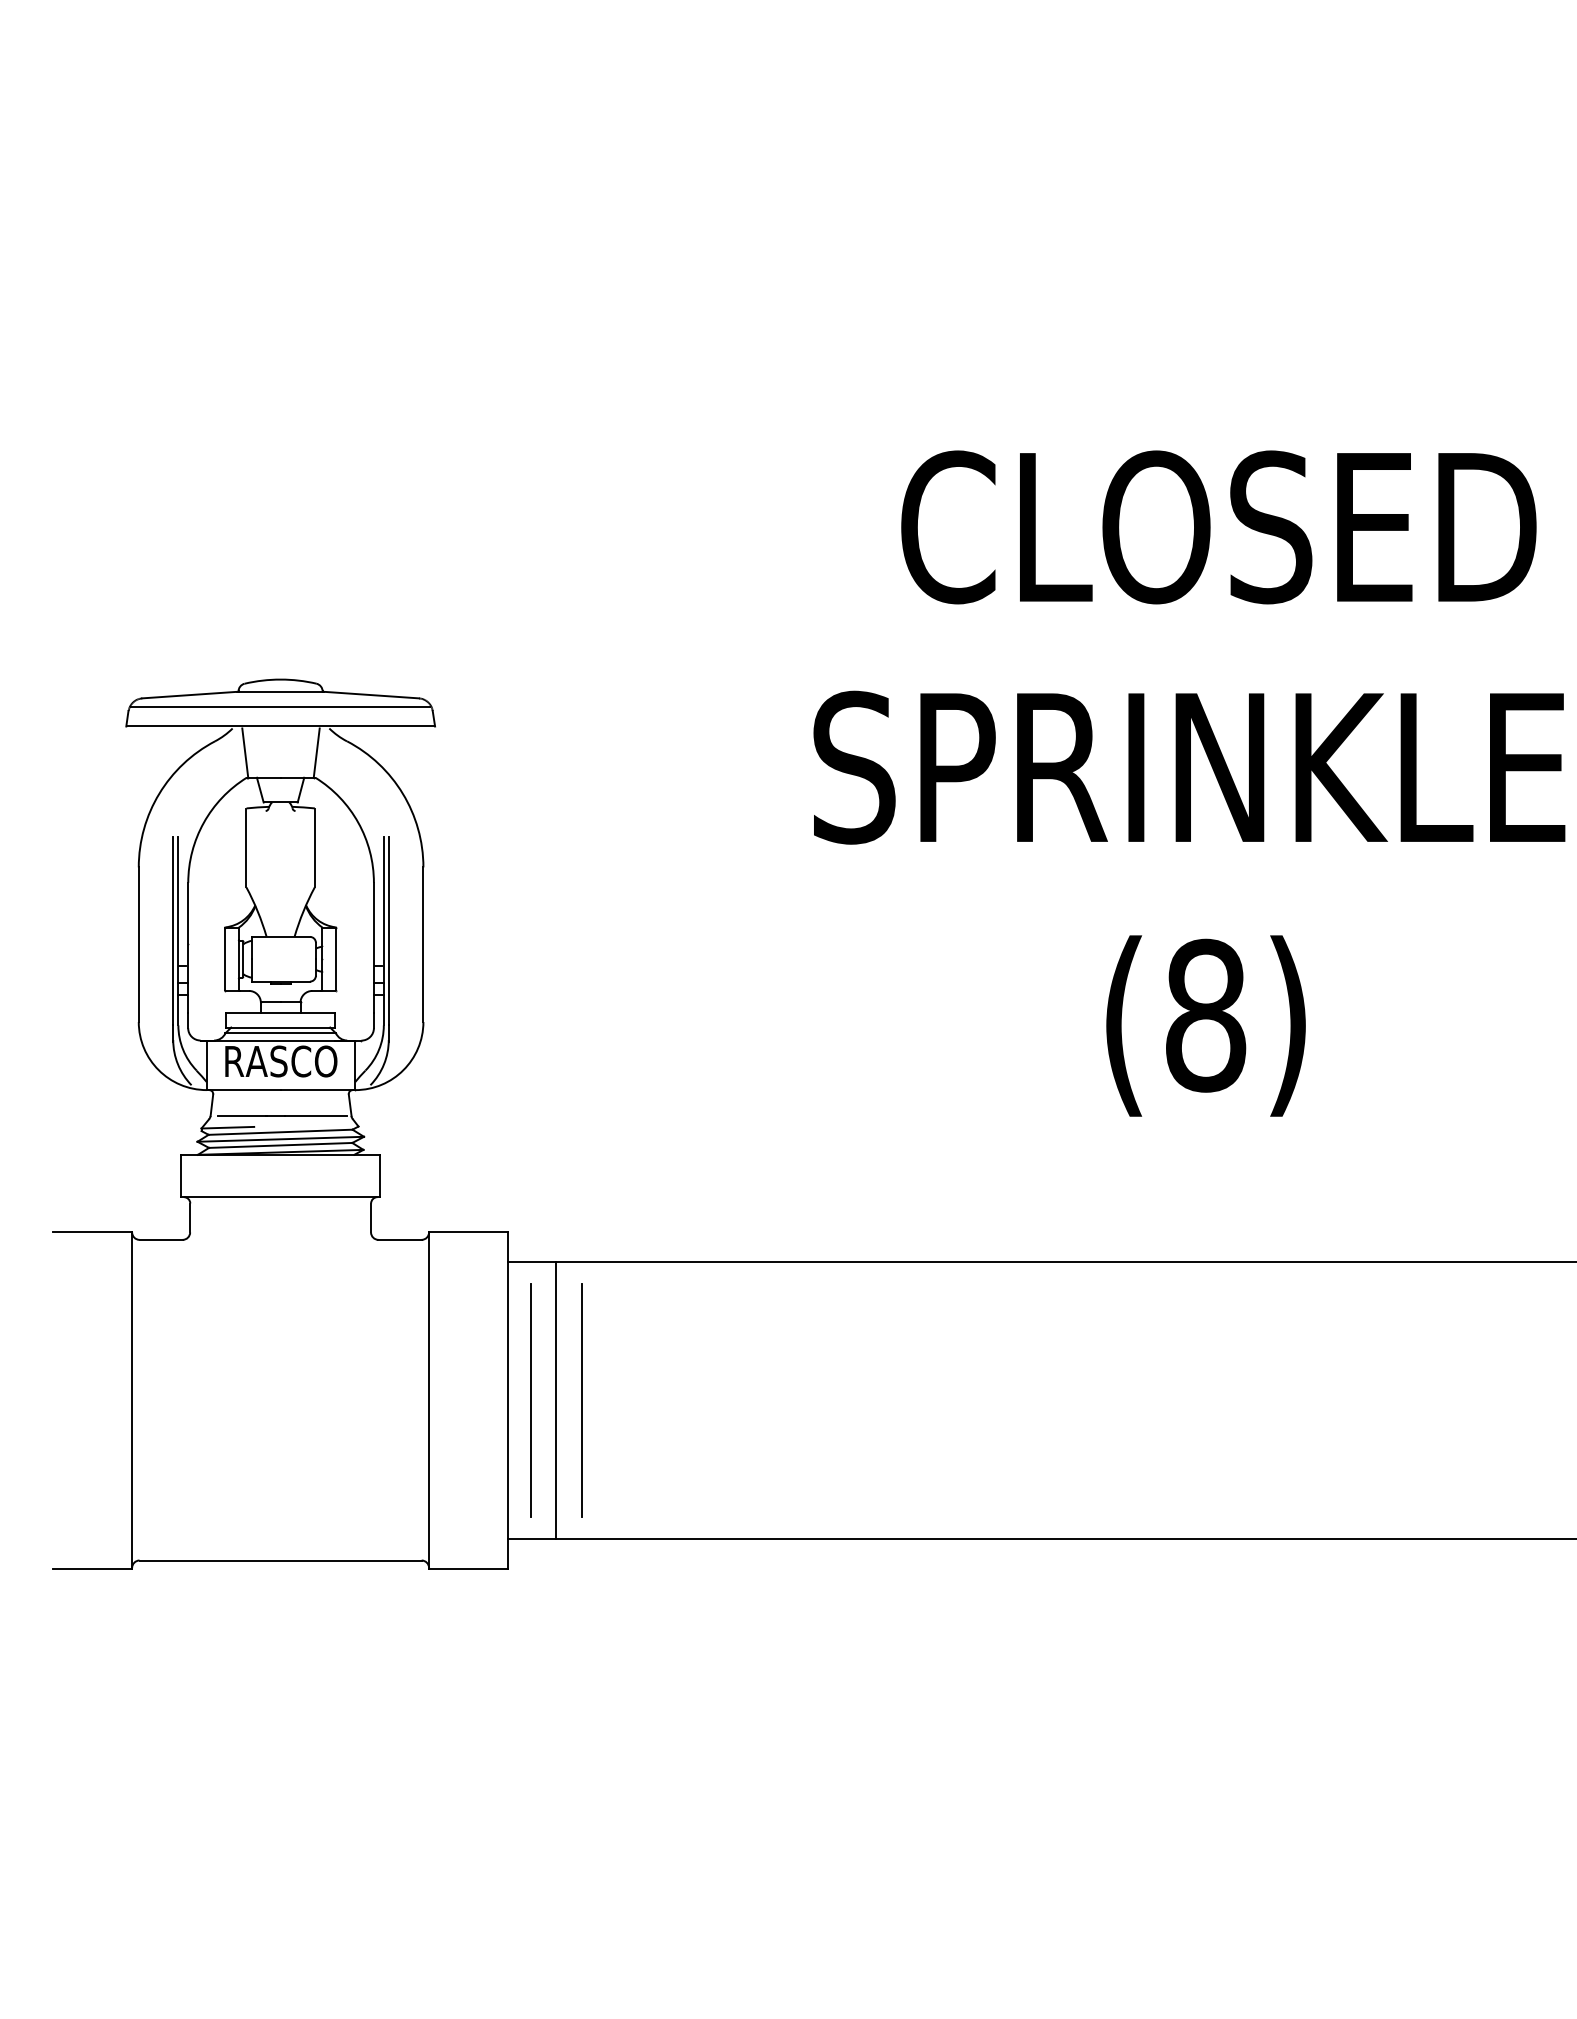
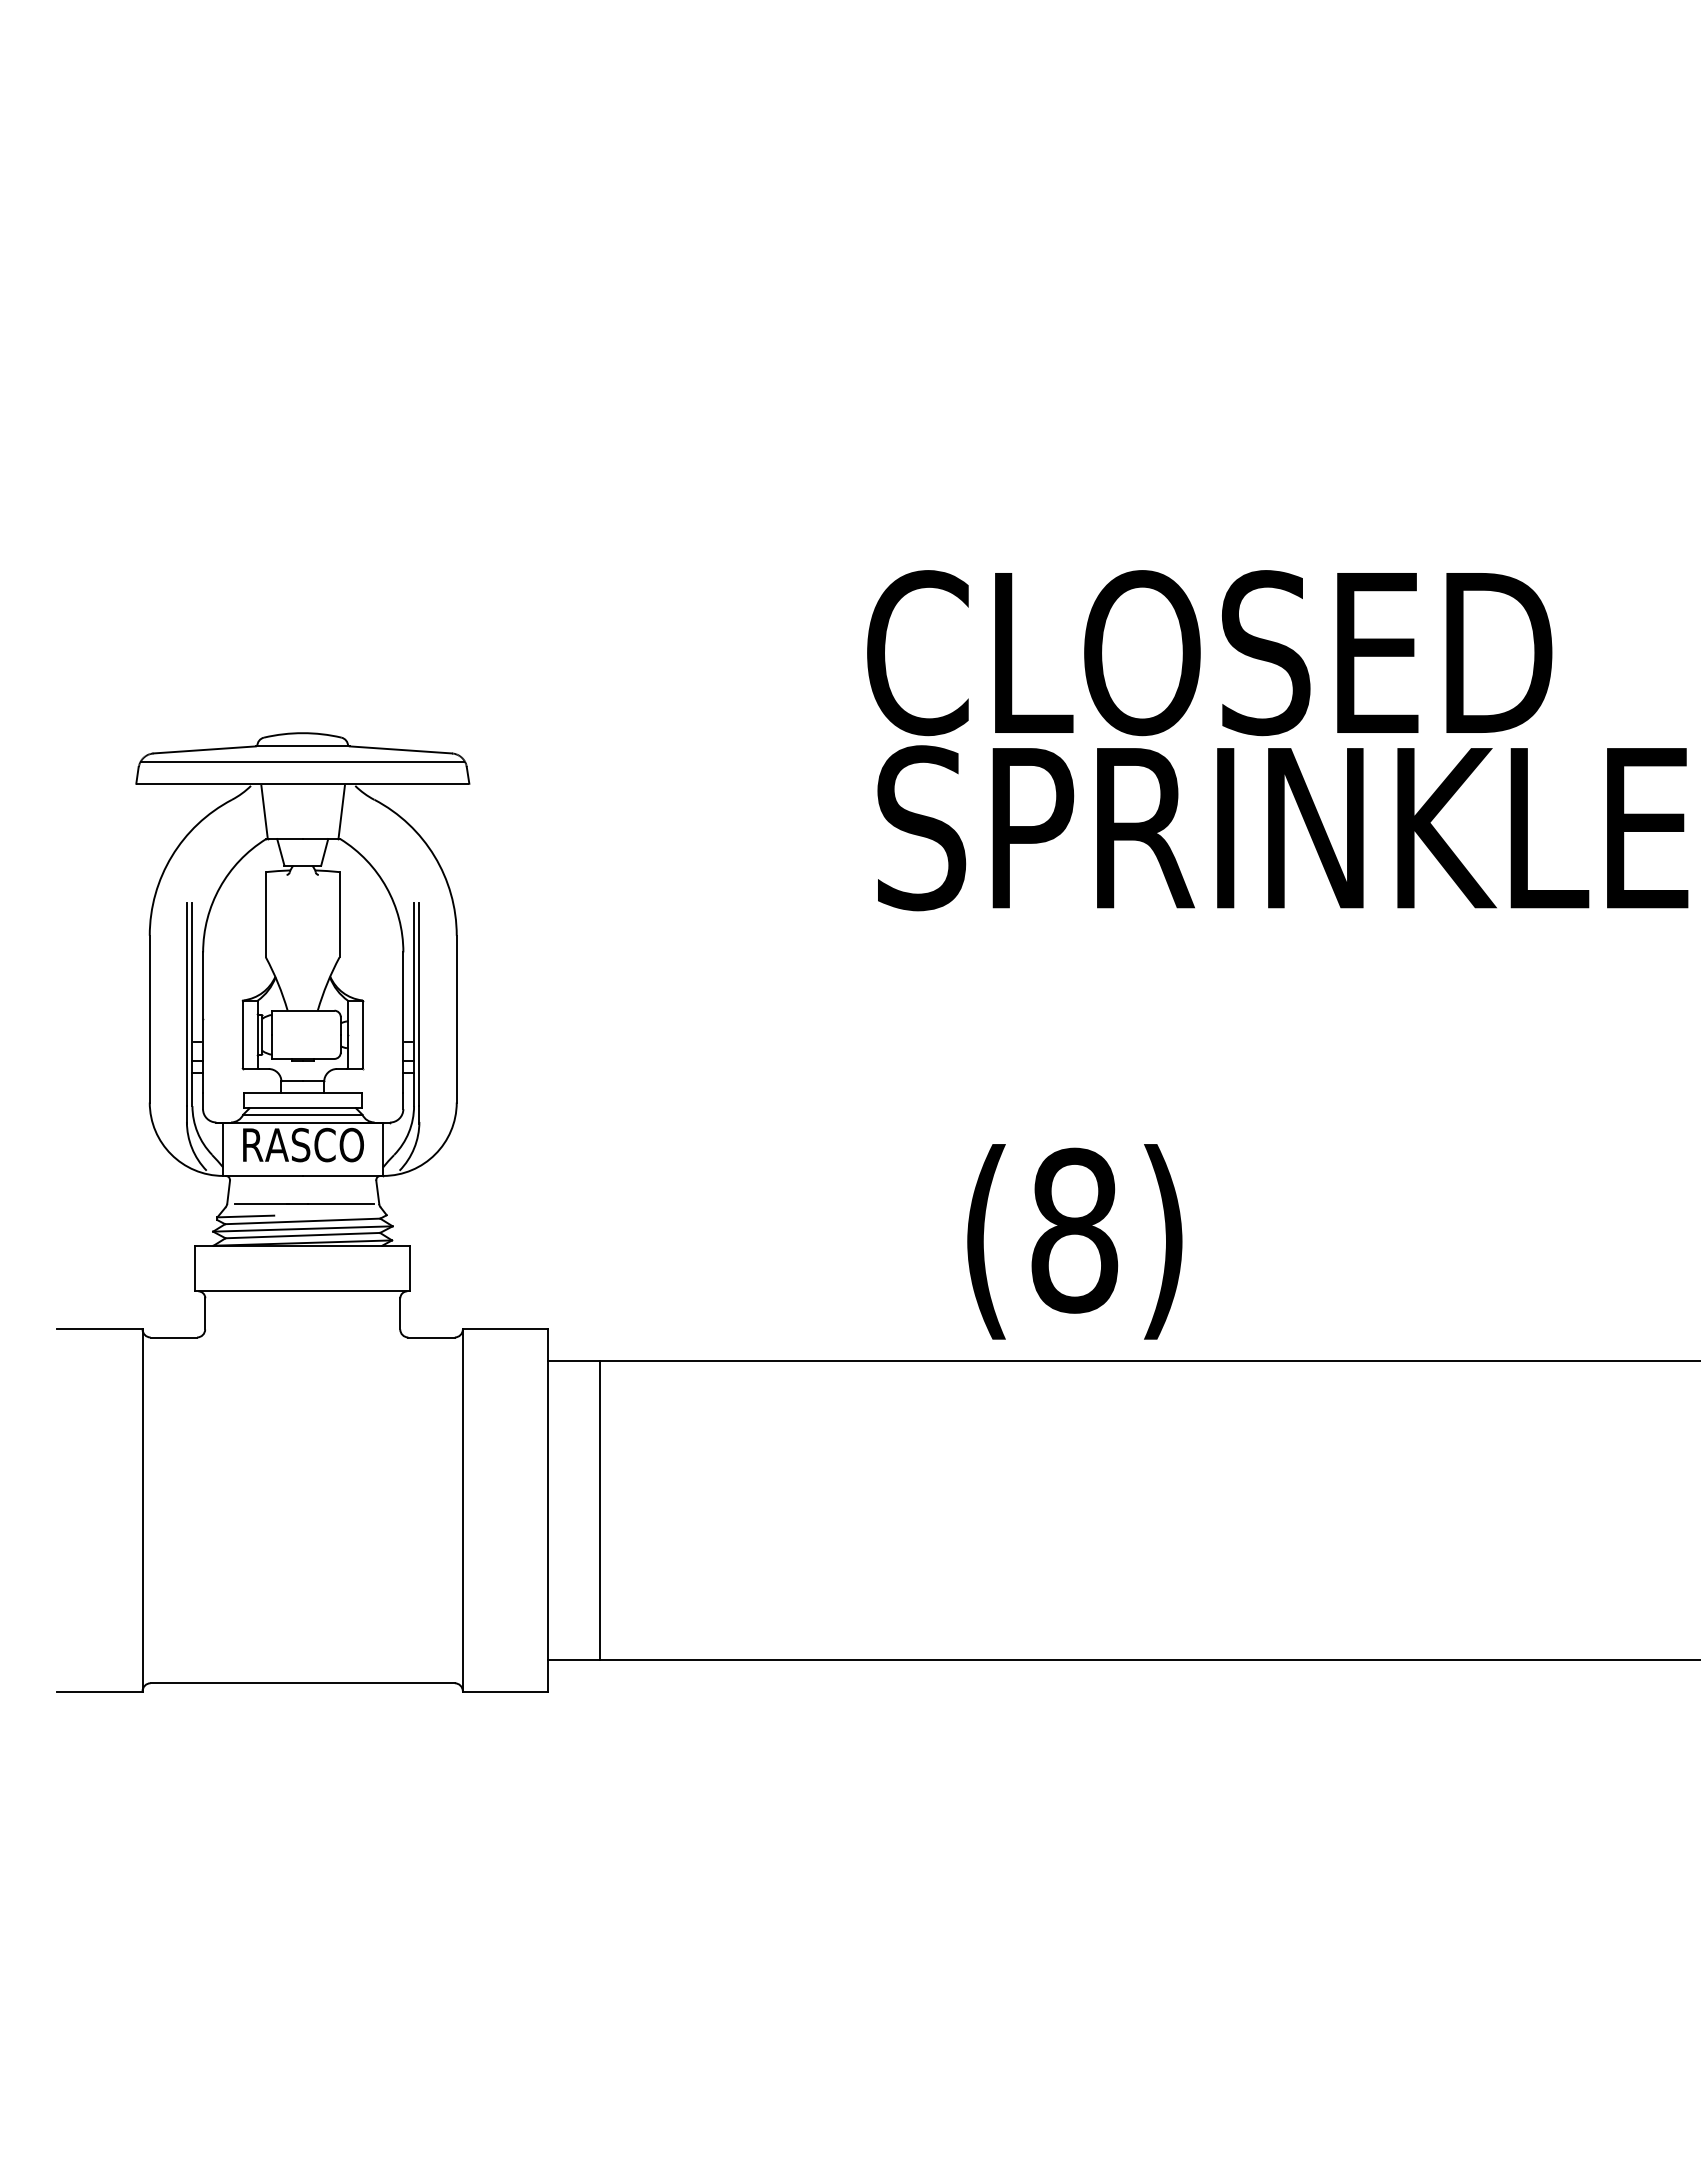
text: (1218, 527) -> (1209, 653), moved
text: (1205, 1025) -> (1074, 1241), moved
line: (530, 1400) -> (572, 1510), removed
line: (581, 1400) -> (627, 1510), removed

